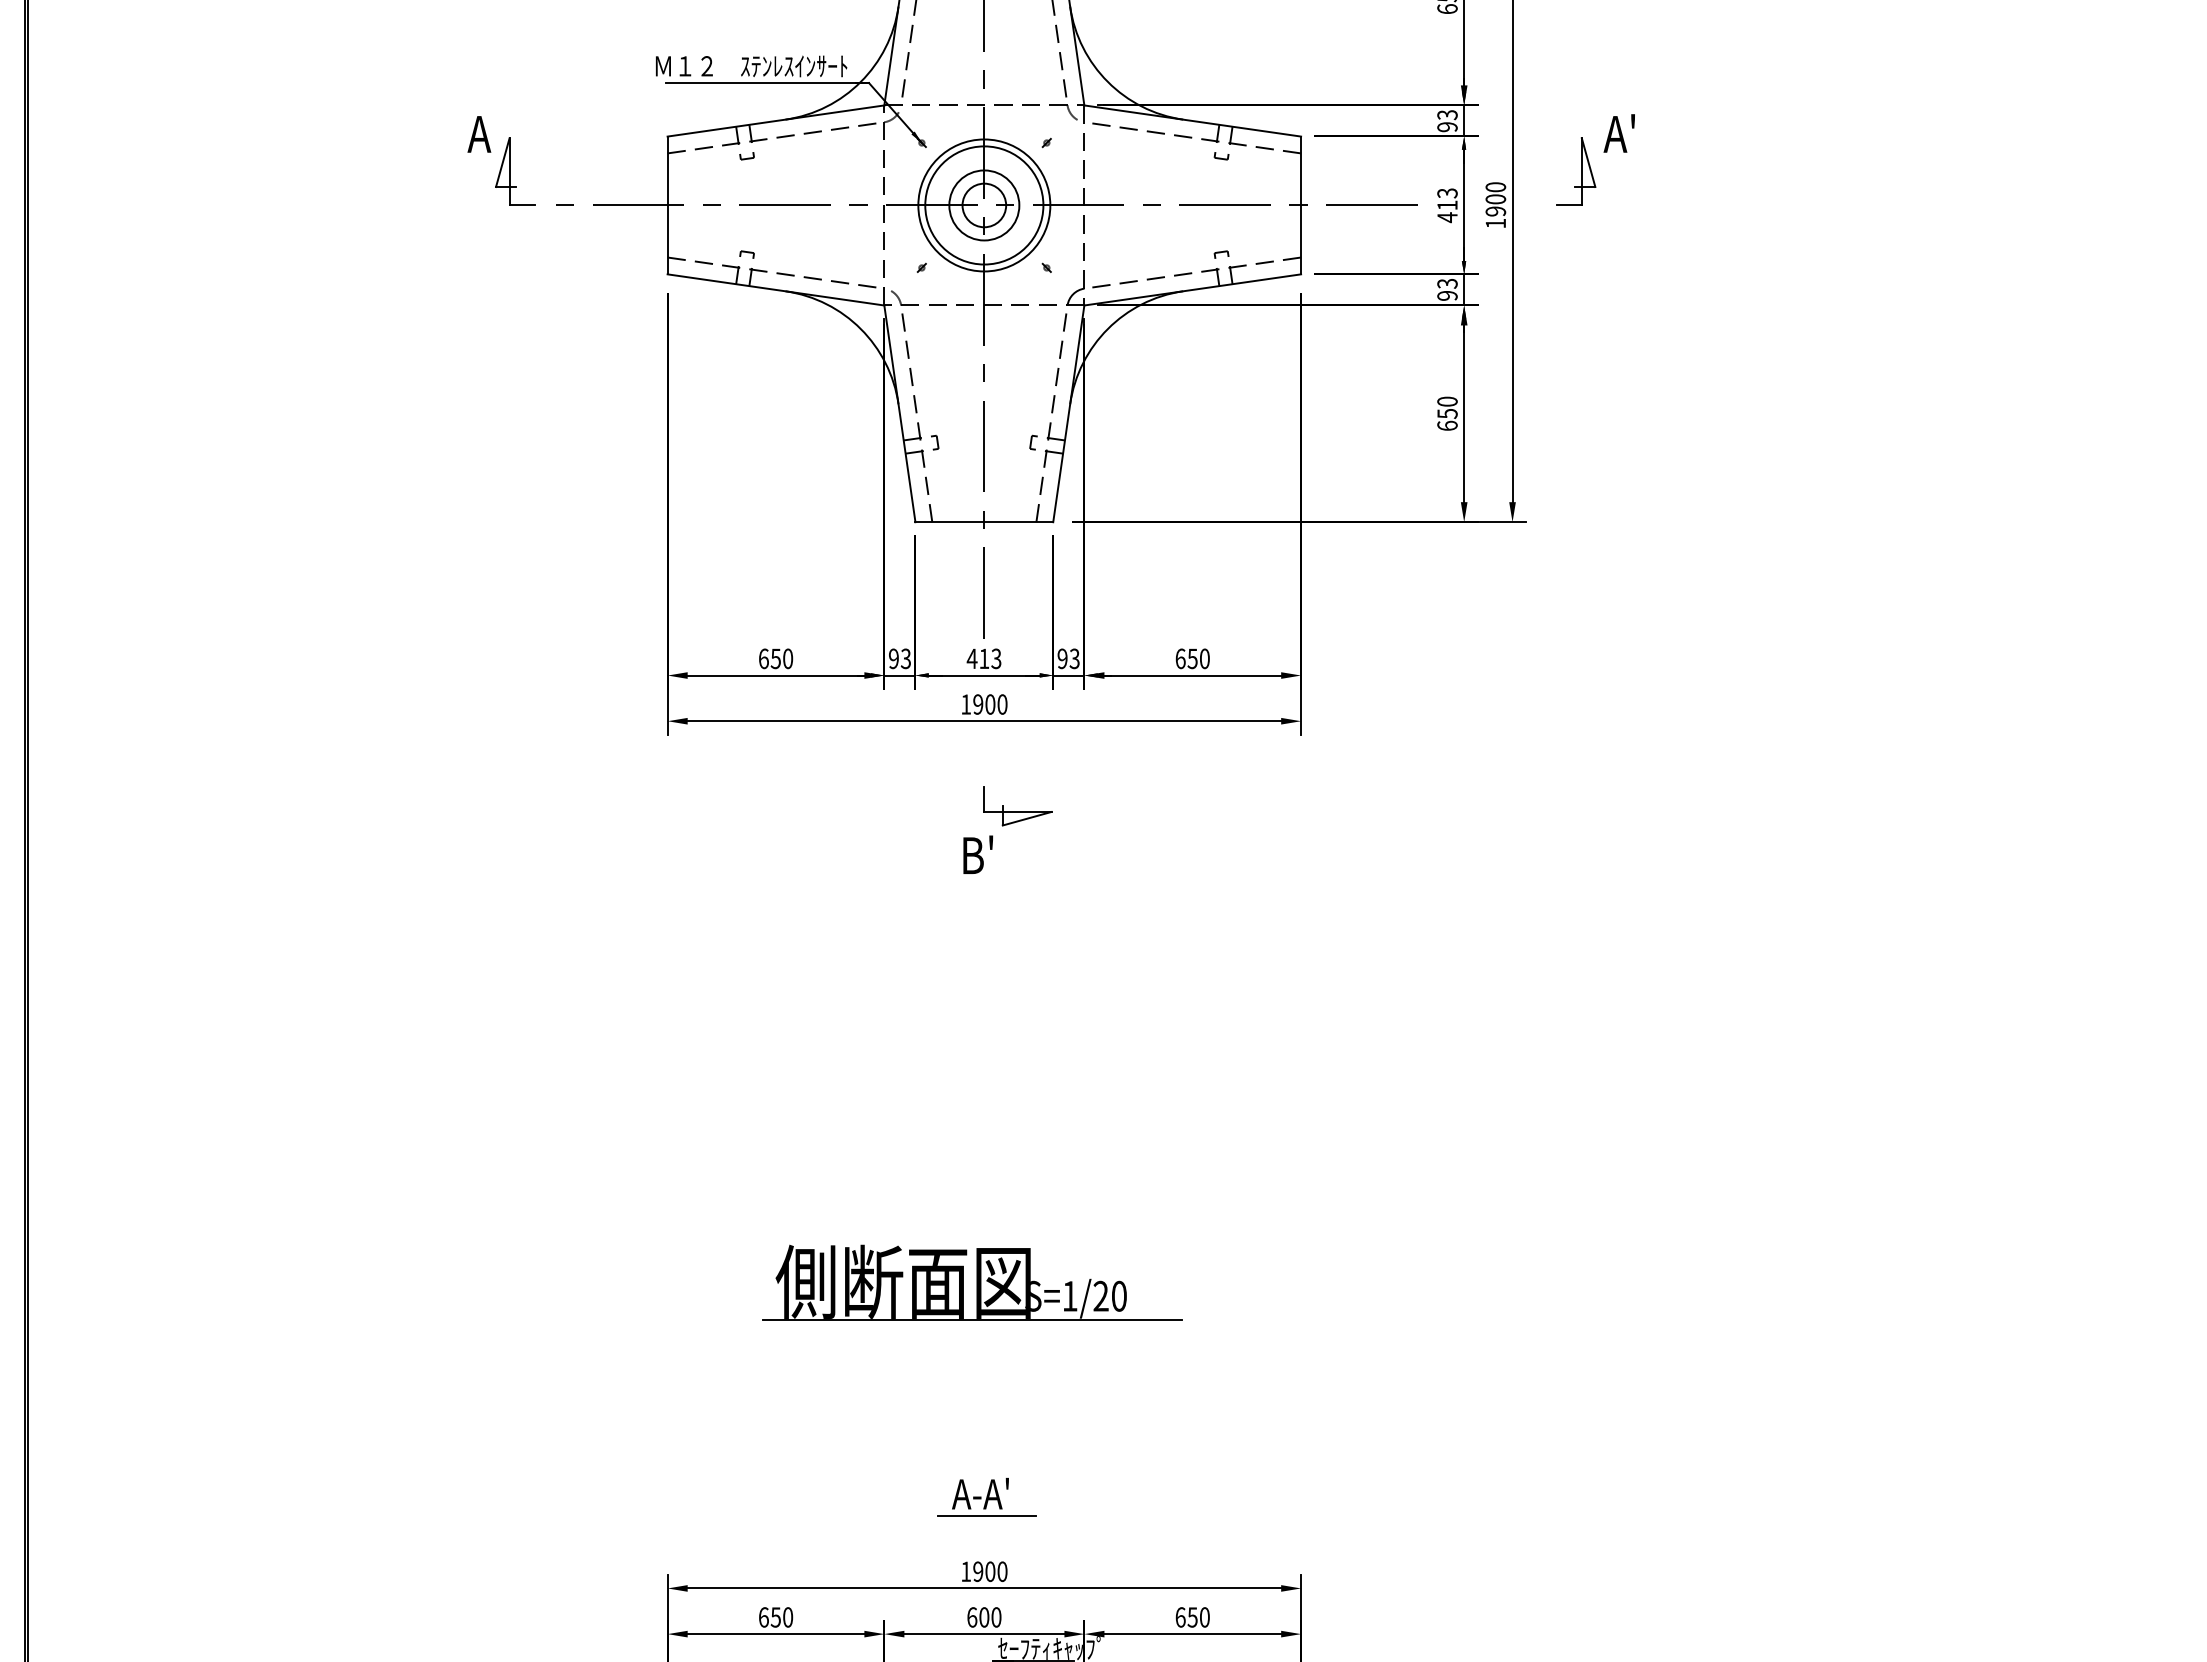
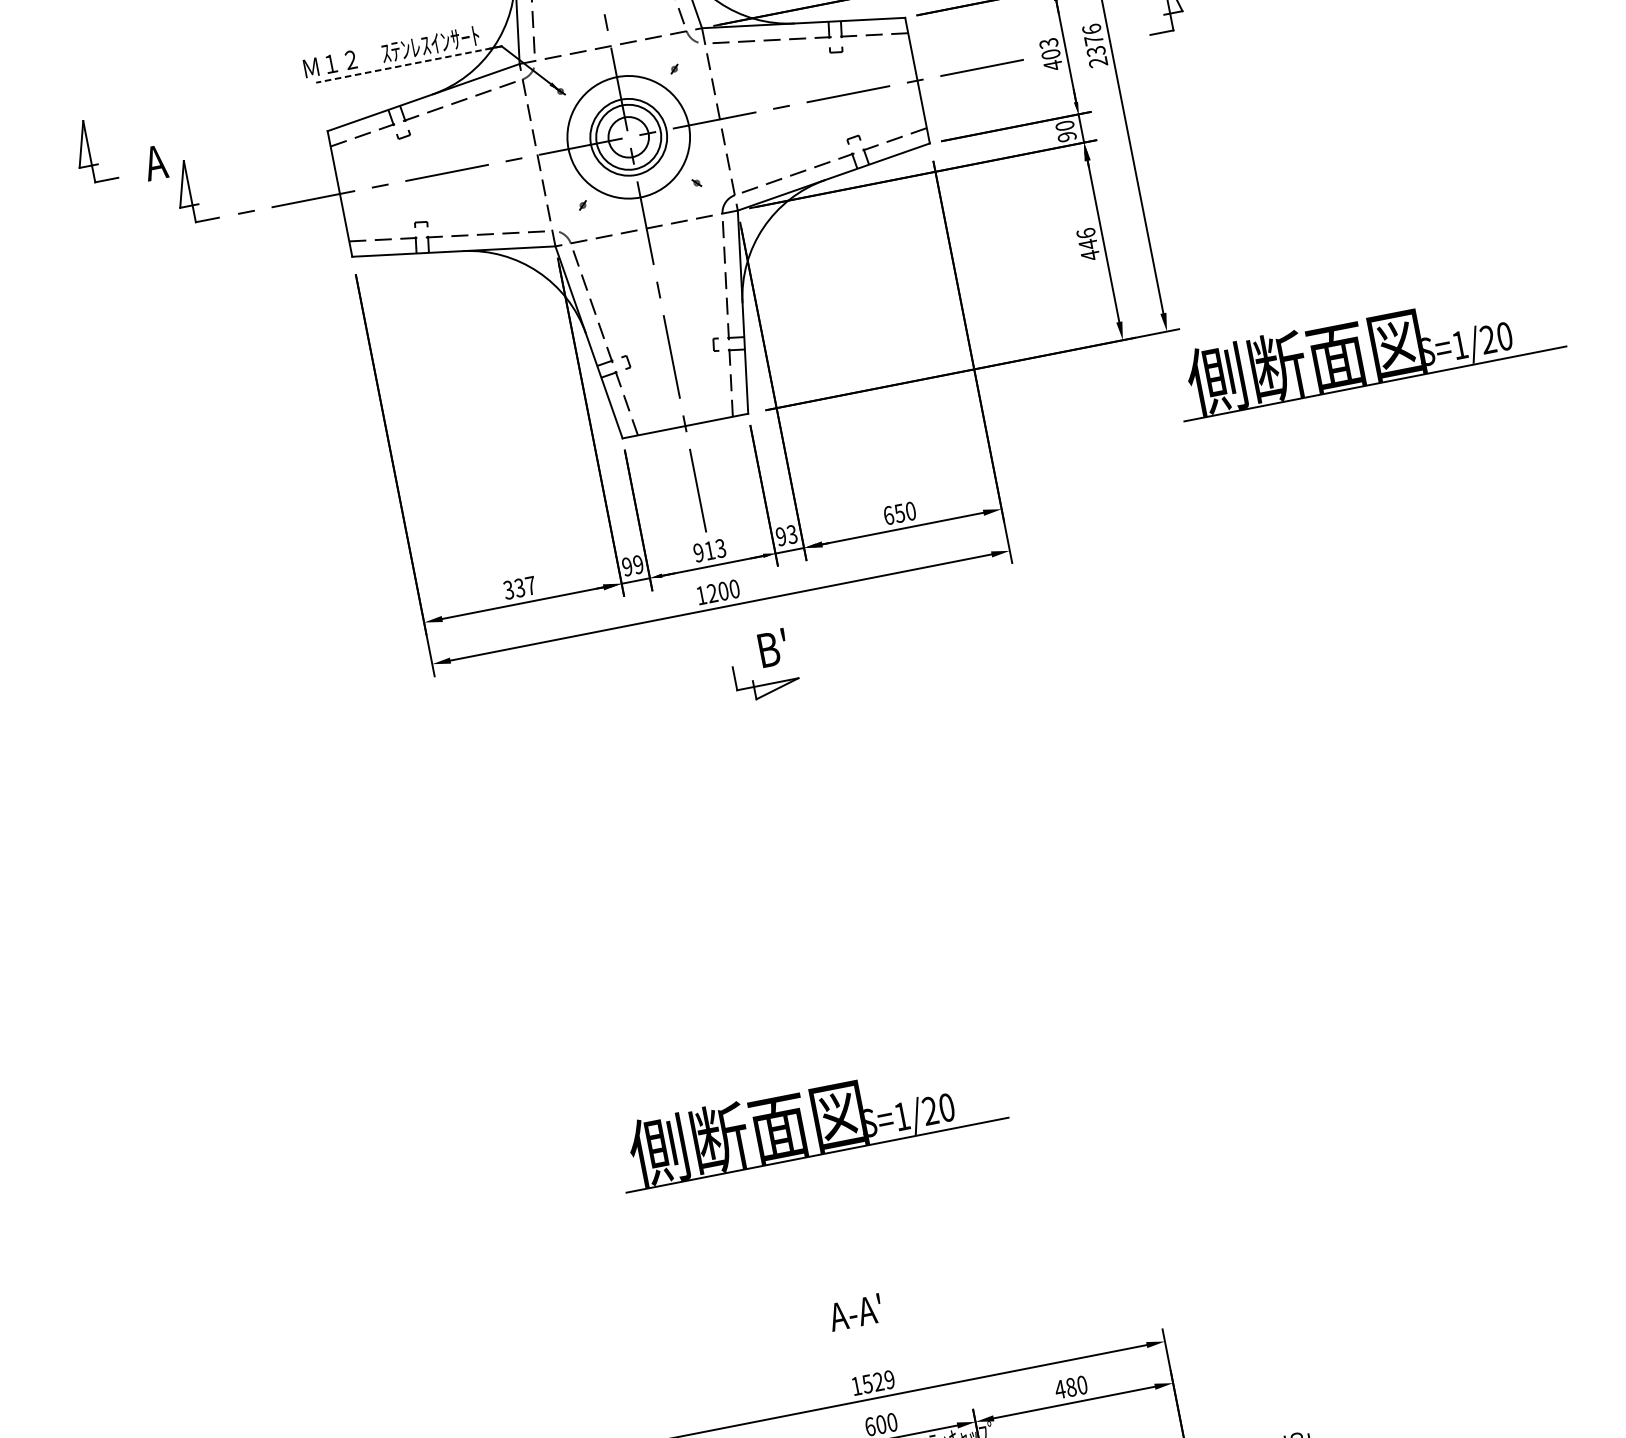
line: (767, 83) -> (409, 64), solid -> dashed
part: (417, 108) -> (94, 150), added
circle: (984, 205) -> (628, 137), size x0.7
text: (1447, 205) -> (1051, 54), 413 -> 403
text: (1495, 205) -> (1094, 45), 1900 -> 2376
text: (1447, 283) -> (1064, 125), 93 -> 90
text: (1447, 413) -> (1088, 244), 650 -> 446
part: (1721, 583) -> (1368, 350), added
text: (775, 658) -> (519, 587), 650 -> 337
text: (971, 658) -> (698, 552), 413 -> 913
text: (905, 659) -> (638, 565), 93 -> 99
text: (978, 704) -> (712, 593), 1900 -> 1200
text: (978, 854) -> (773, 647), moved
line: (986, 1515) -> (865, 1331), removed
text: (990, 1571) -> (878, 1381), 1900 -> 1529
text: (1186, 1617) -> (1065, 1388), 650 -> 480

